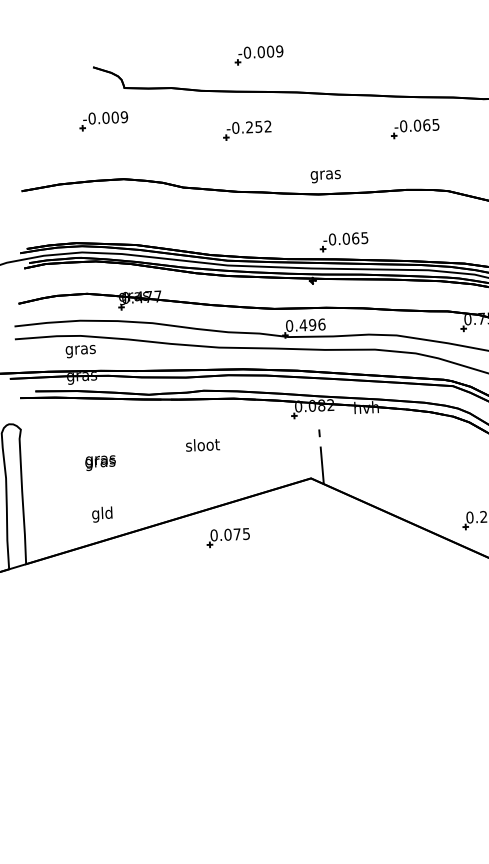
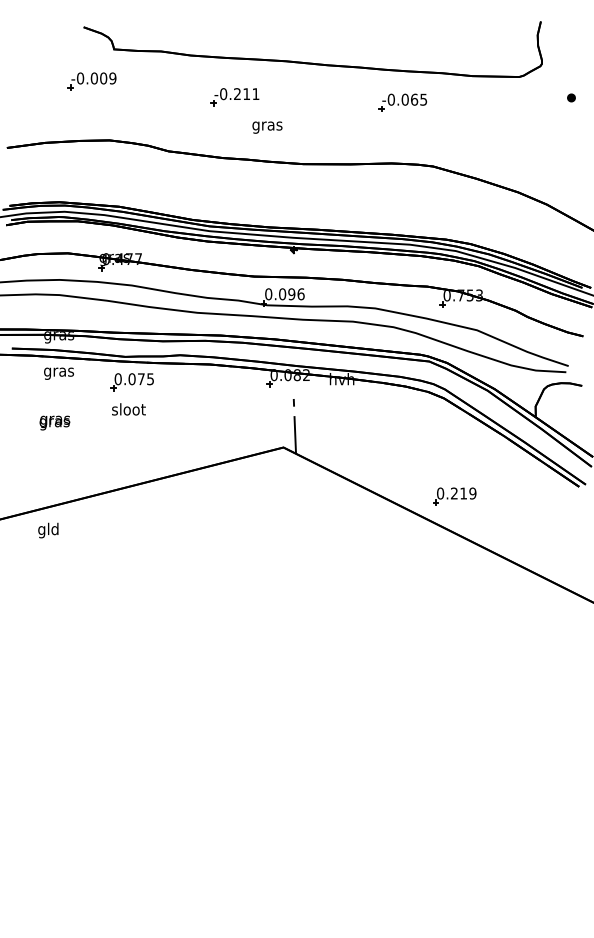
part: (258, 55) -> (249, 22), removed
text: (263, 127) -> (251, 94), -0.252 -> -0.211
text: (325, 176) -> (267, 127), moved
part: (343, 241) -> (326, 212), removed
text: (303, 325) -> (282, 294), 0.496 -> 0.096
text: (80, 351) -> (58, 373), moved
text: (202, 445) -> (128, 409), moved
text: (100, 462) -> (54, 422), moved
text: (102, 514) -> (48, 530), moved
part: (227, 538) -> (131, 382), moved

